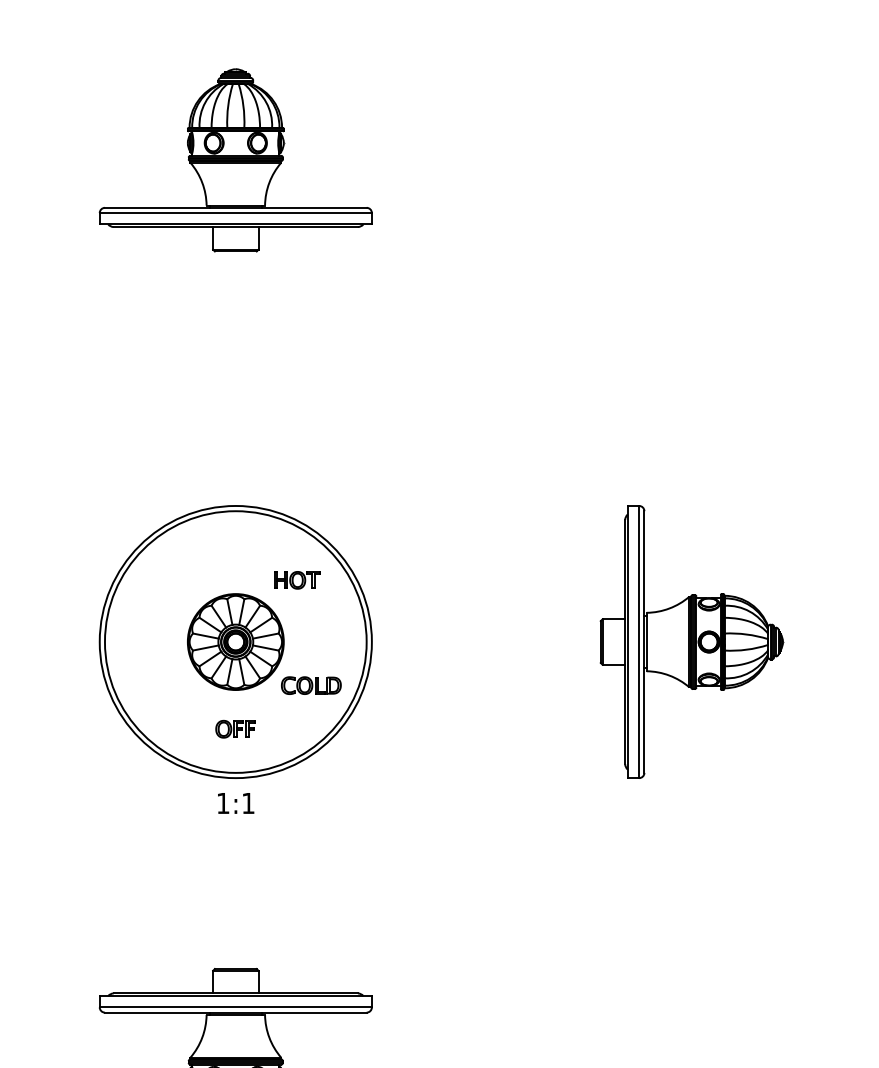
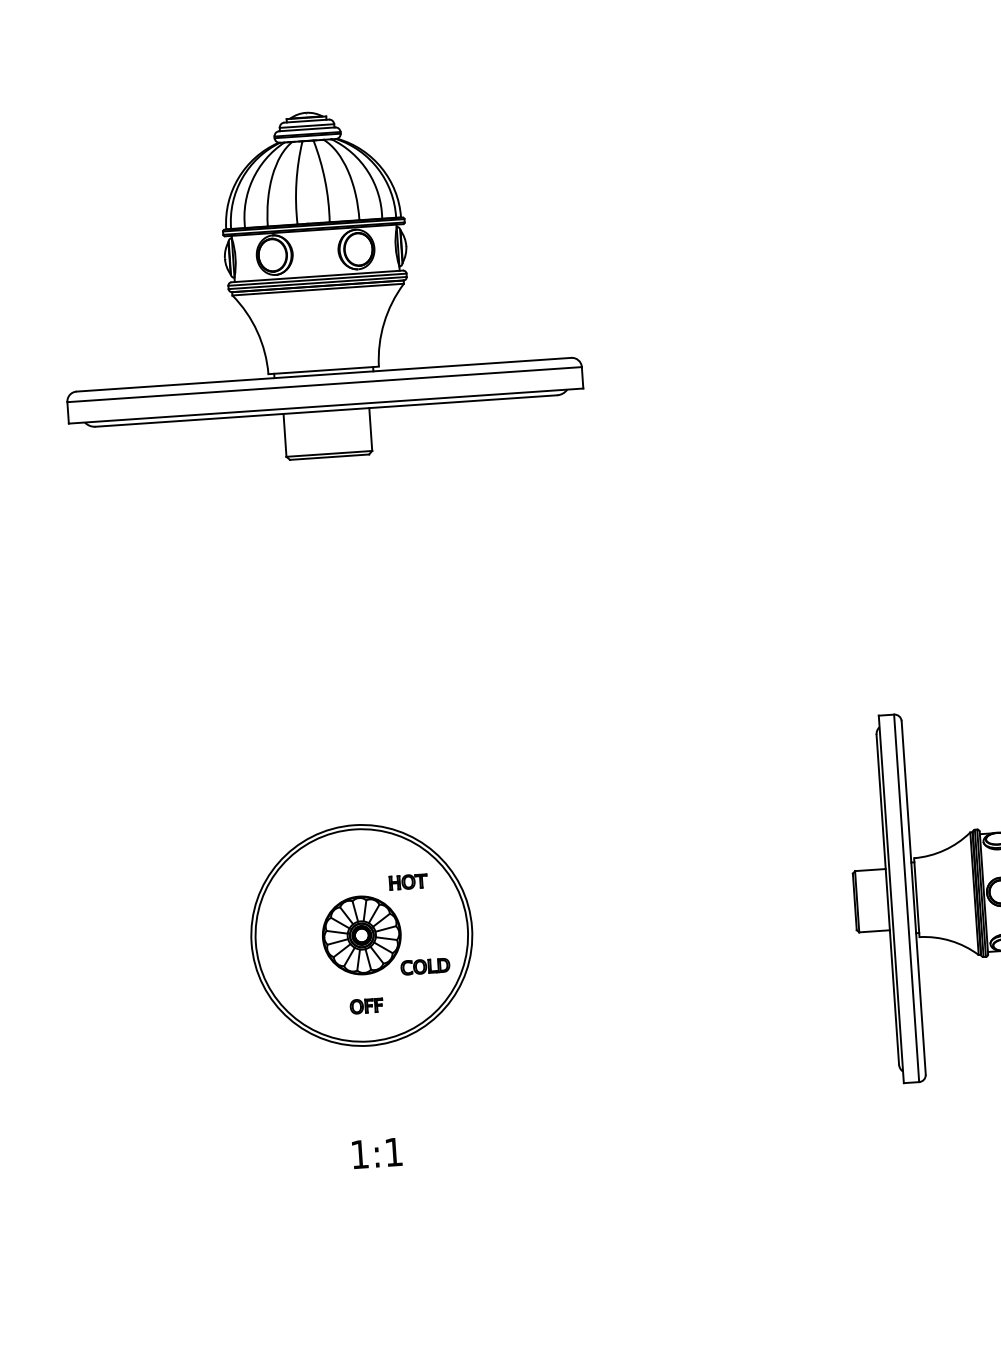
part: (235, 160) -> (317, 285), size x1.4
part: (235, 641) -> (361, 934), size x0.6

